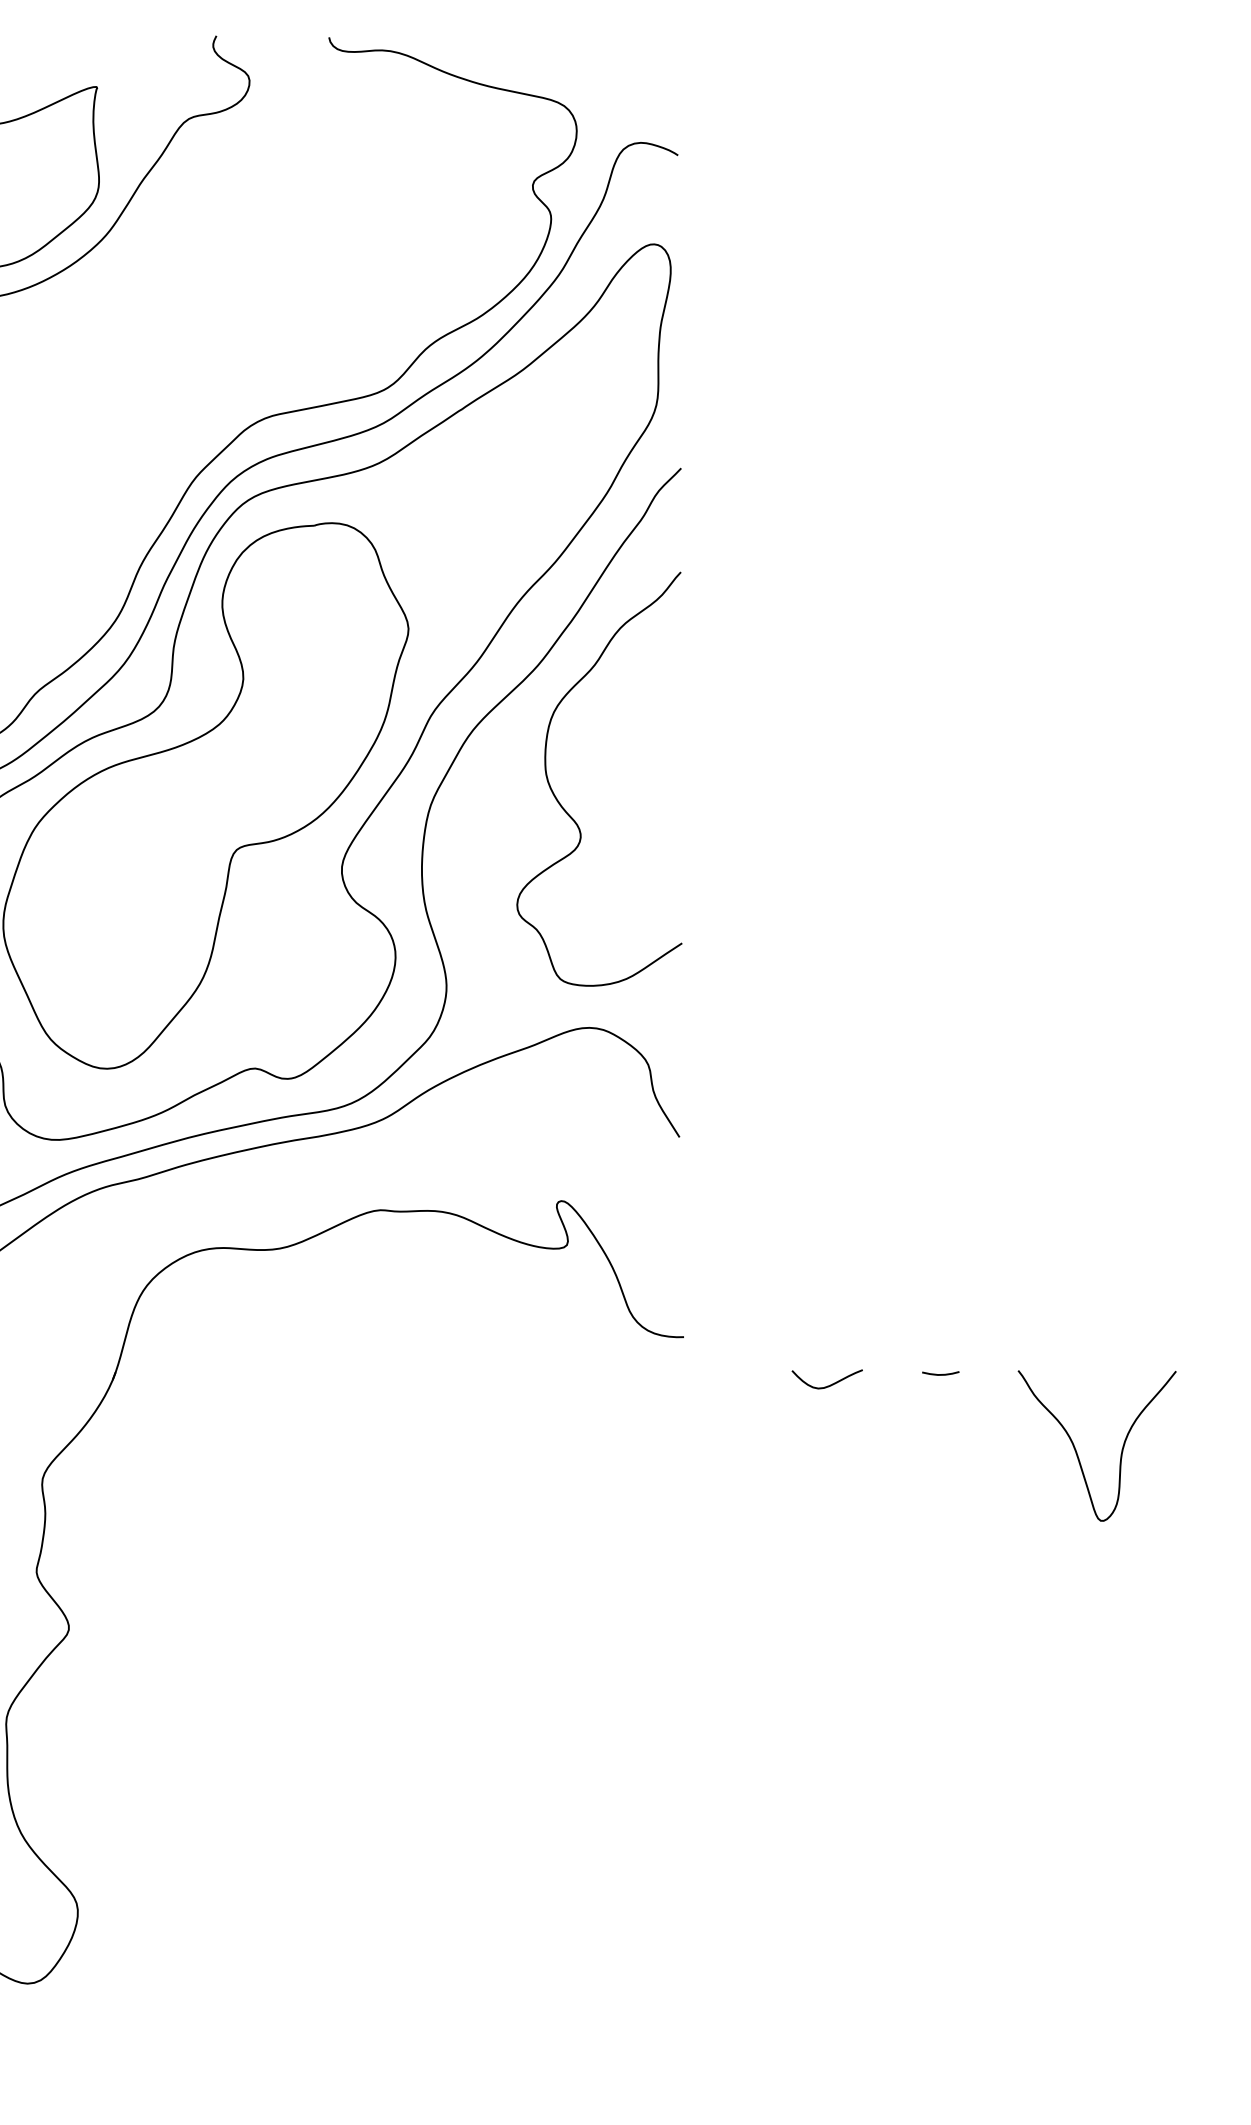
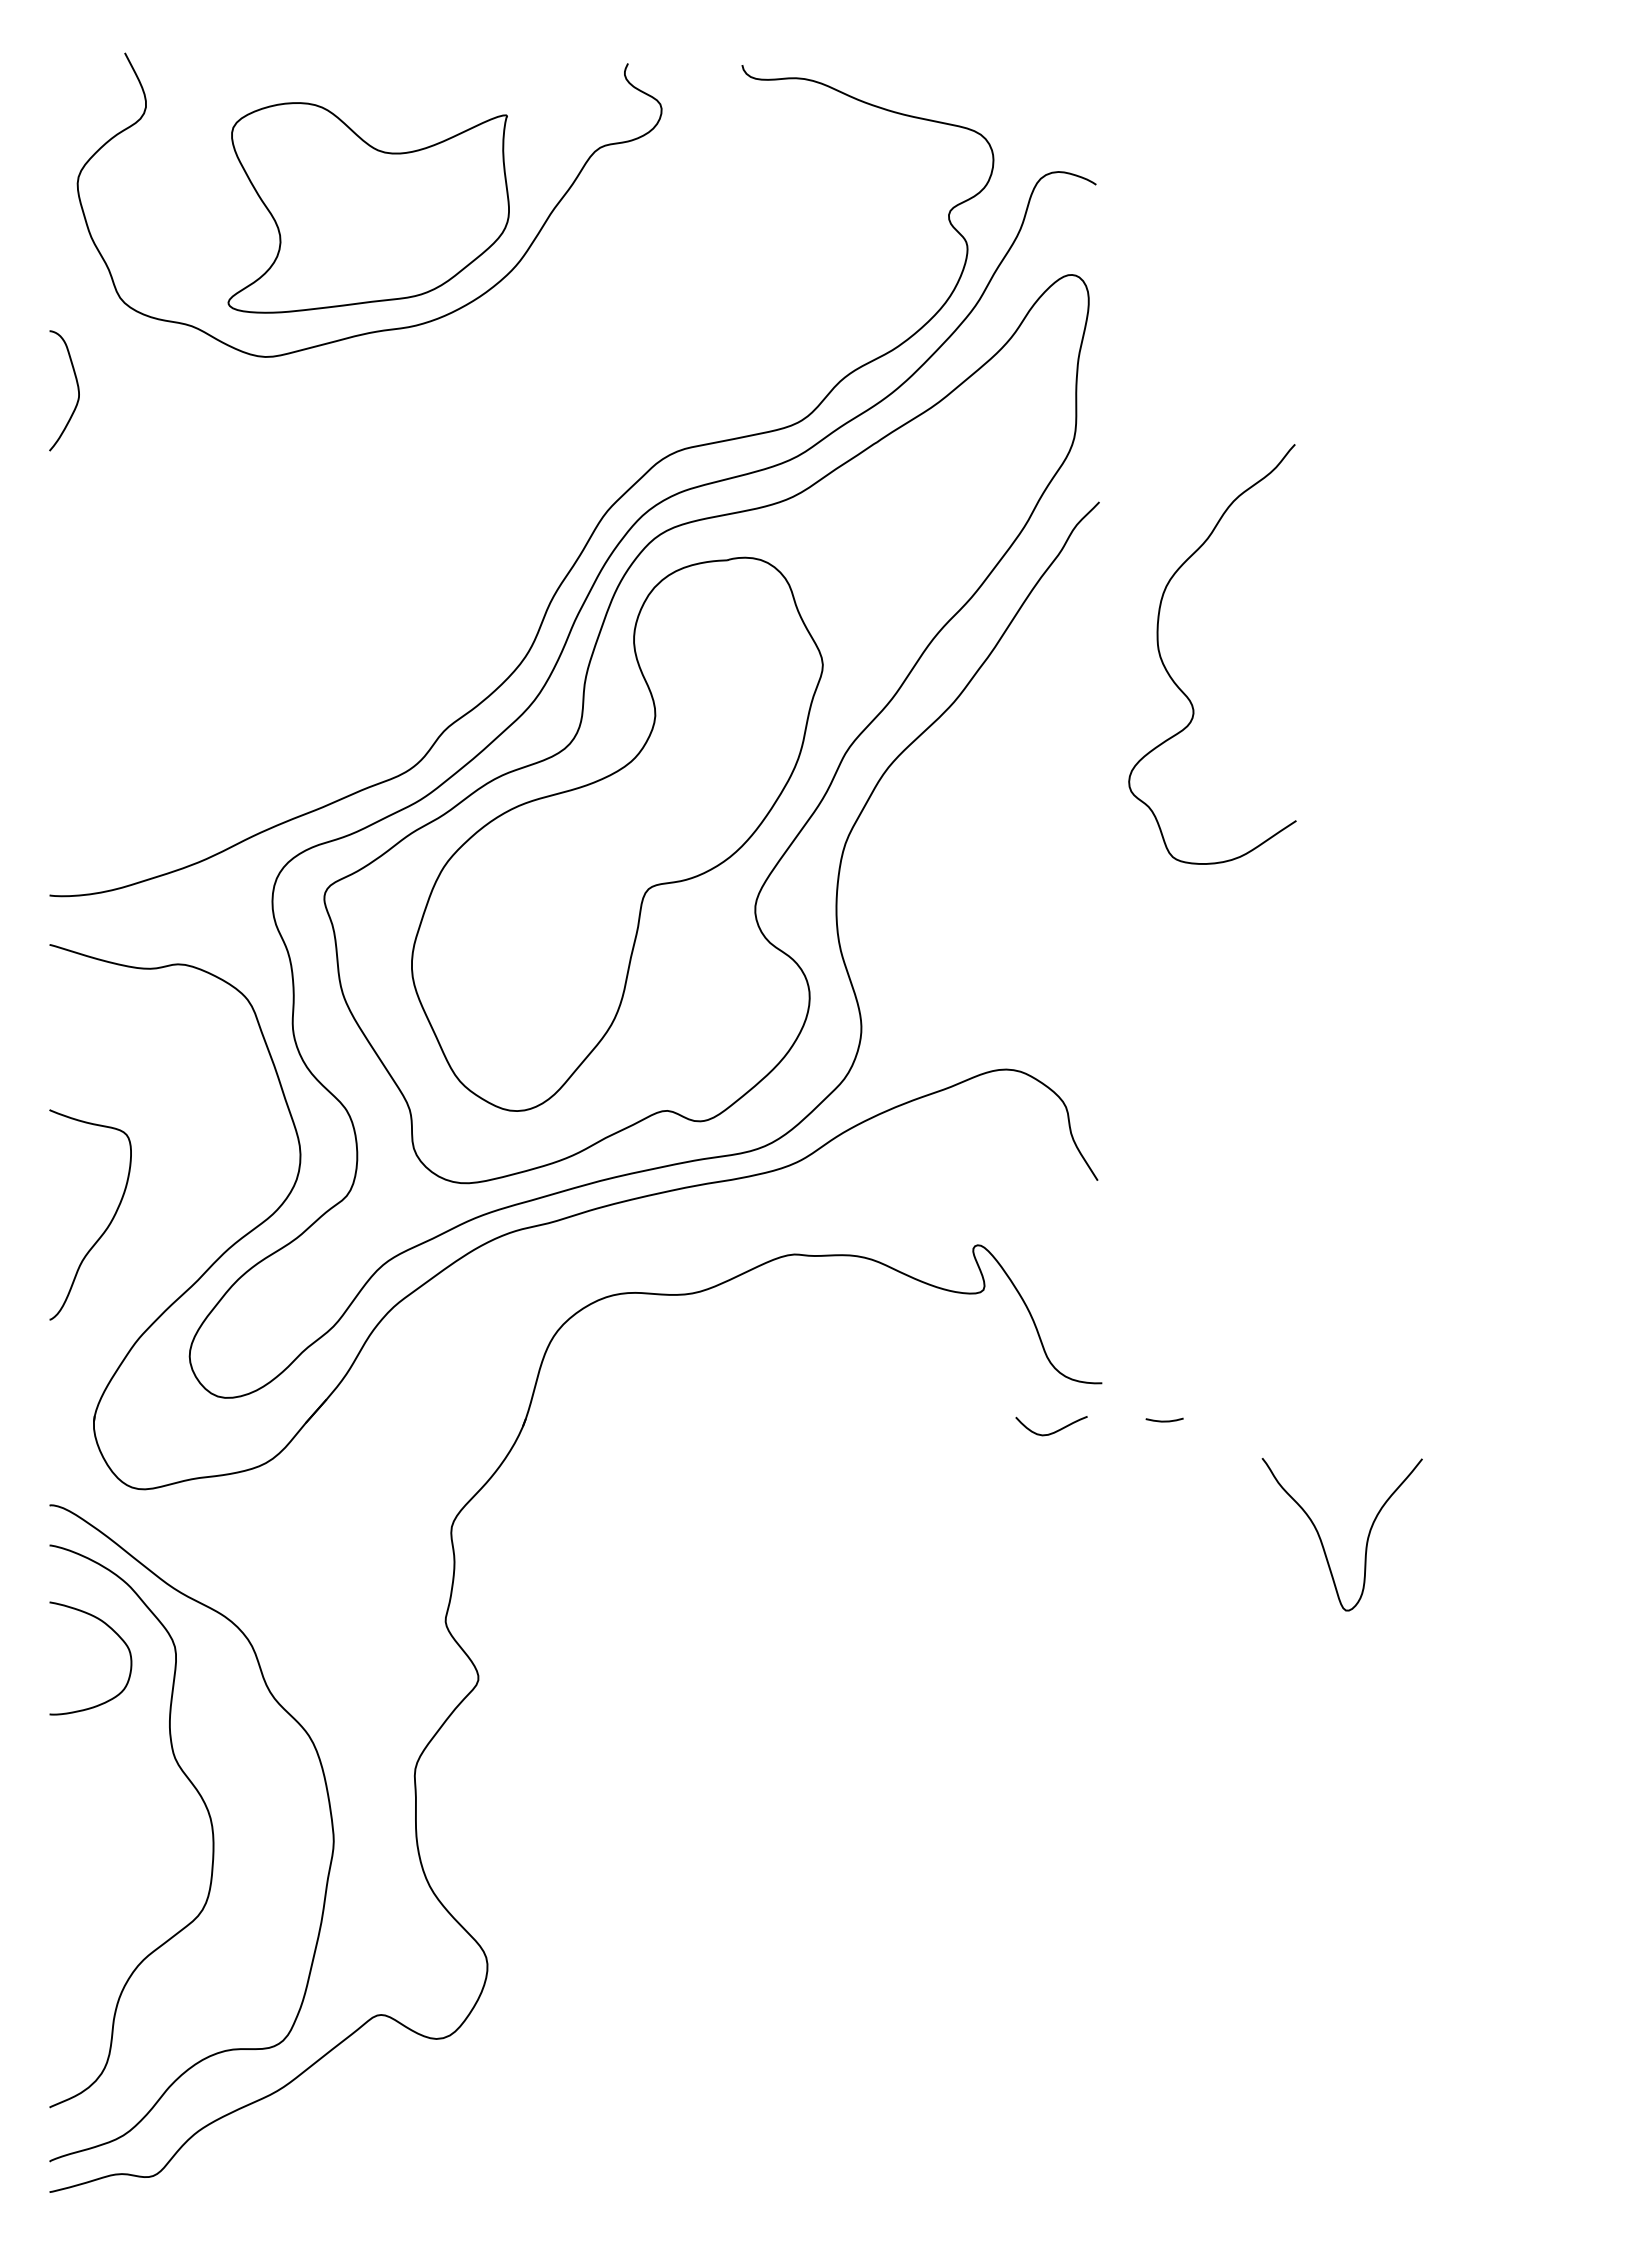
curve: (562, 804) -> (1174, 680), moved
curve: (940, 1373) -> (1164, 1420), moved
curve: (830, 1384) -> (1054, 1431), moved
curve: (1077, 1452) -> (1322, 1541), moved

